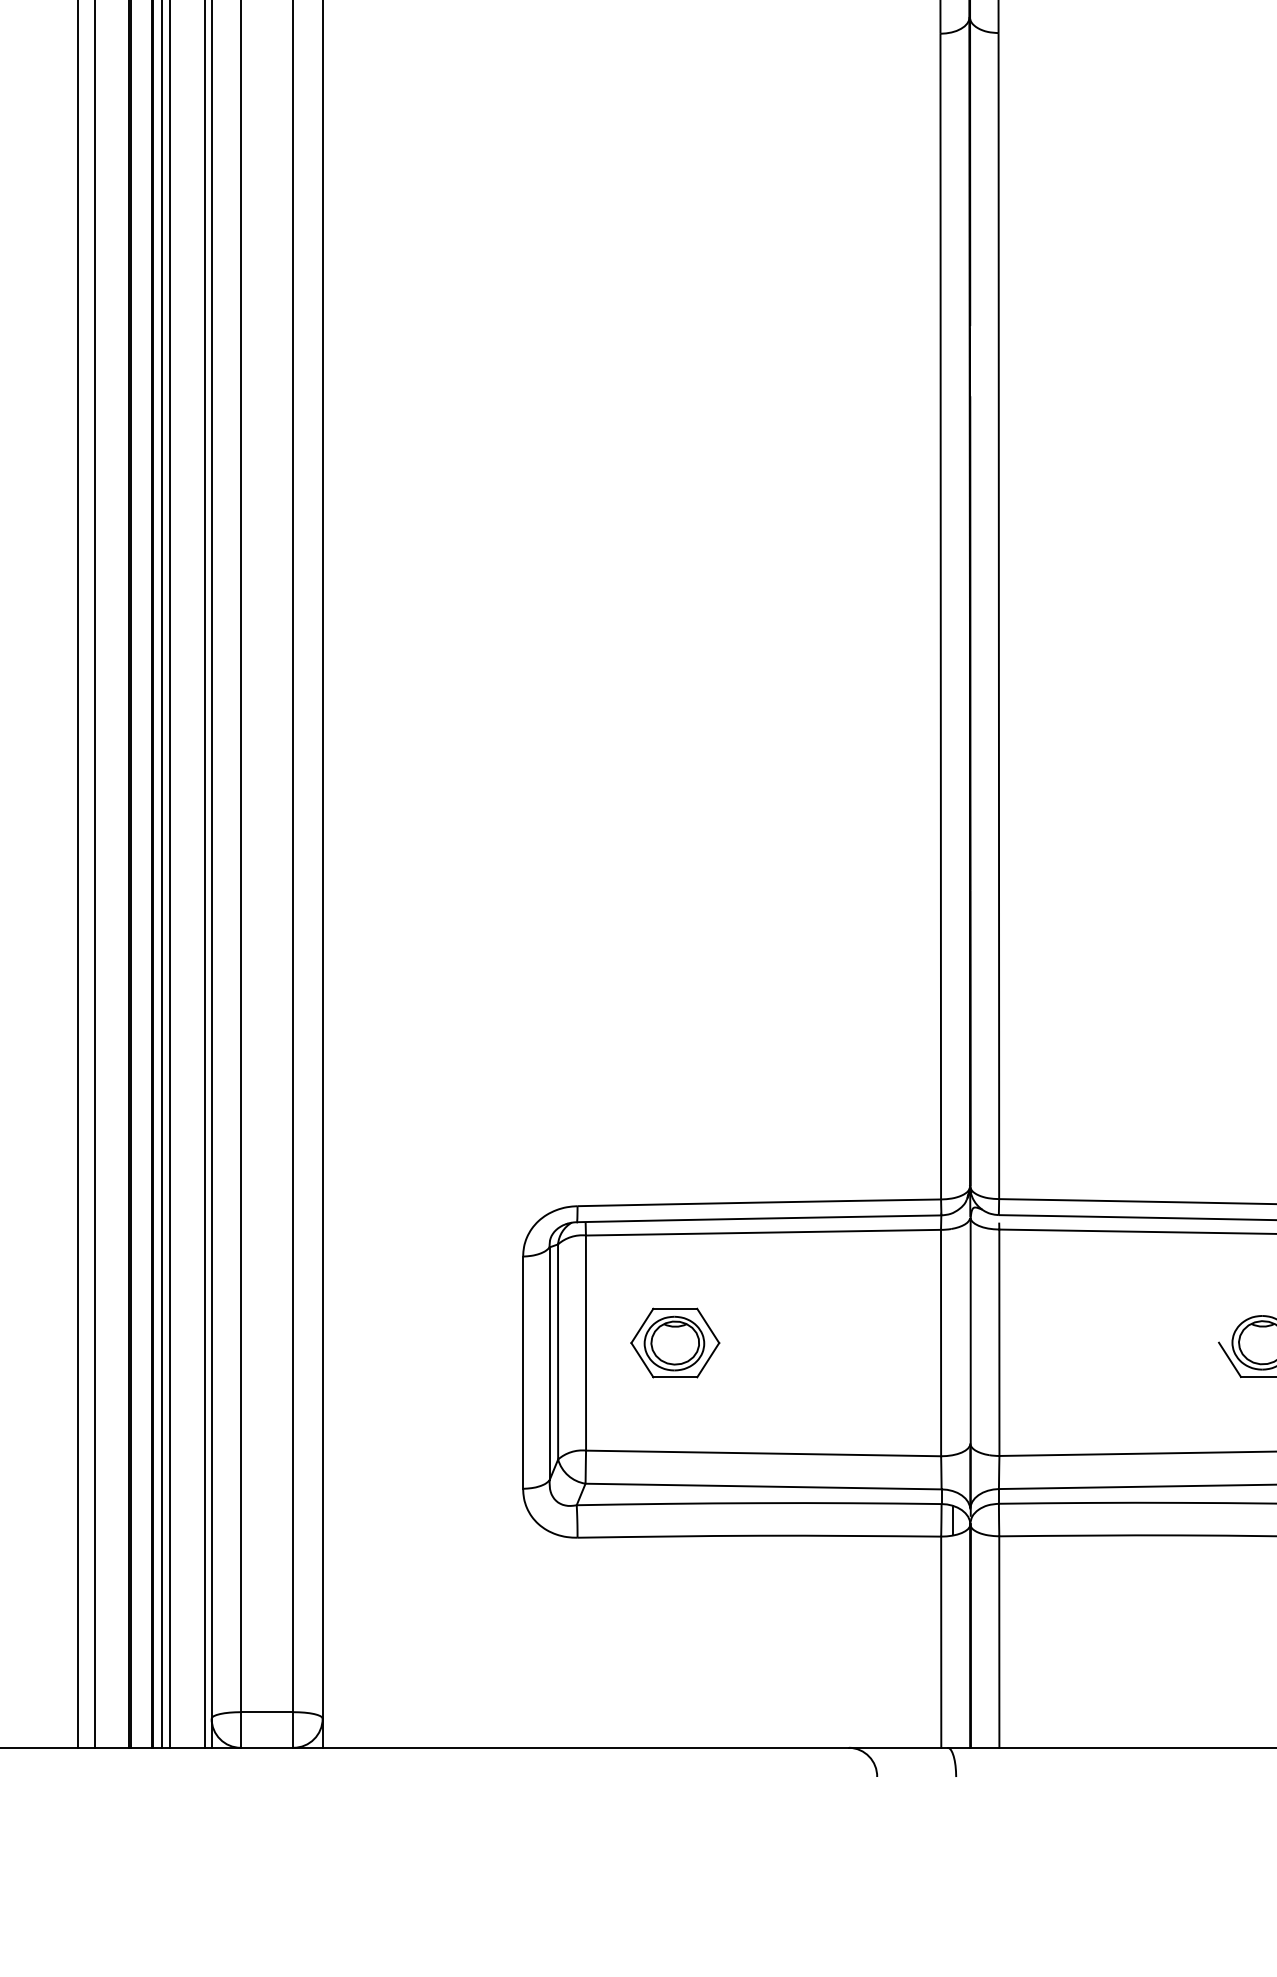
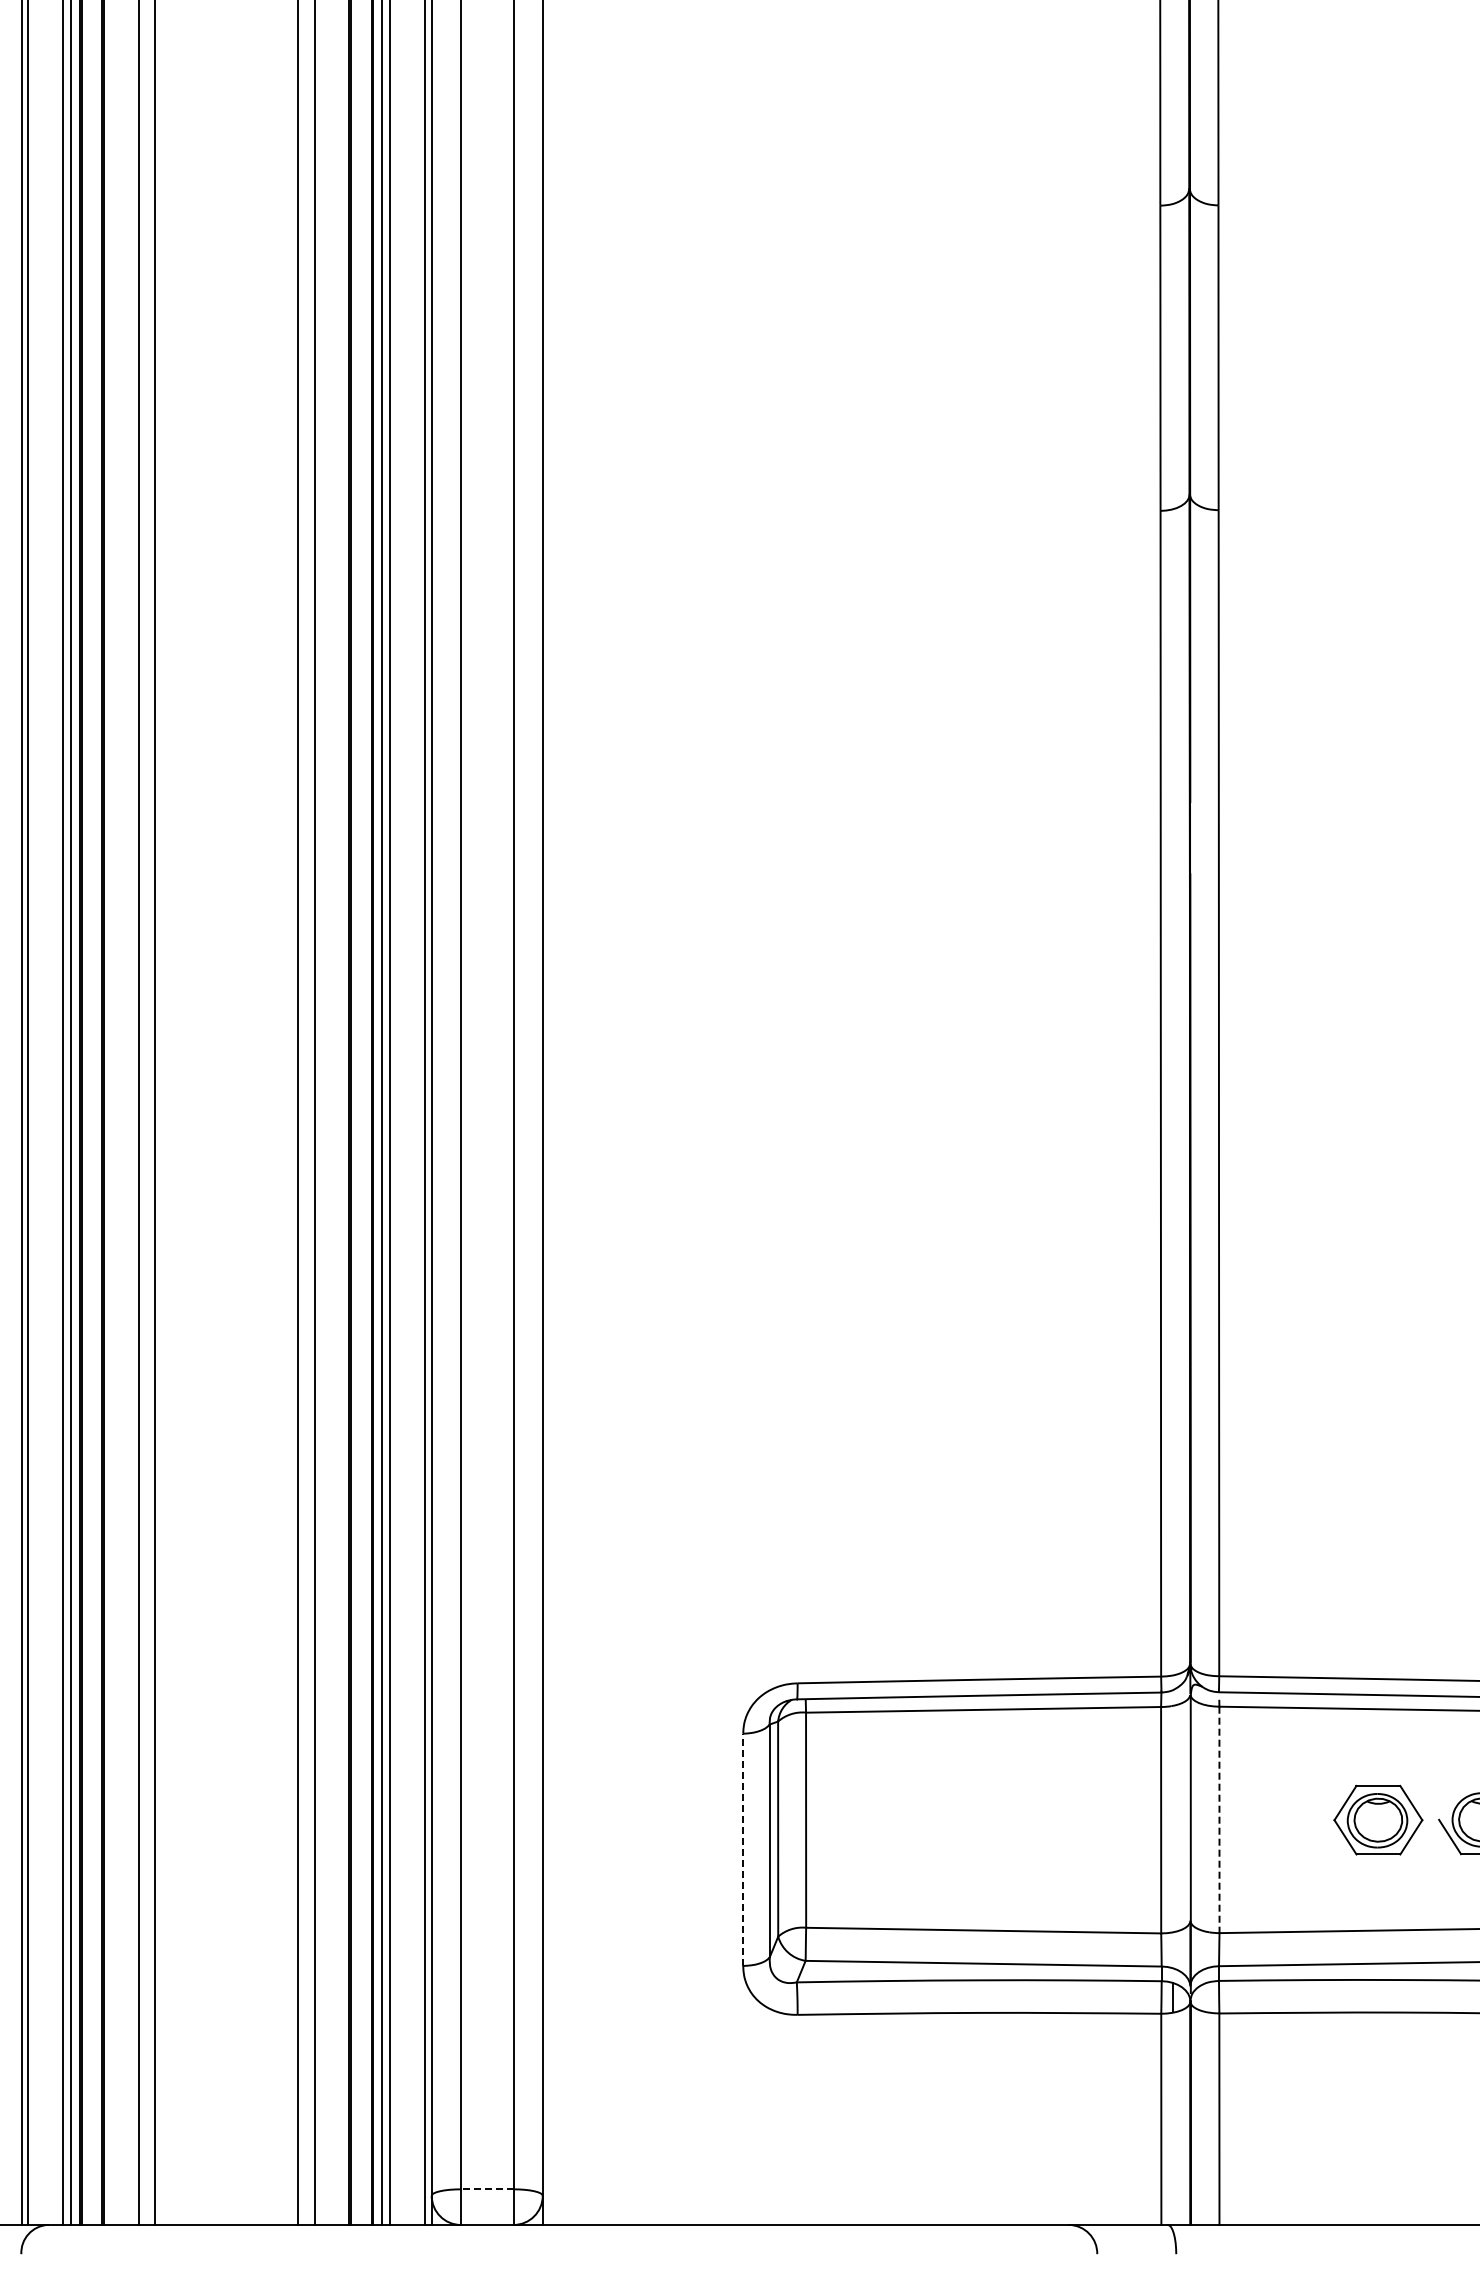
part: (675, 1342) -> (1378, 1819), moved
line: (999, 1343) -> (1219, 1820), solid -> dashed
line: (523, 1372) -> (743, 1849), solid -> dashed
line: (266, 1712) -> (486, 2189), solid -> dashed

